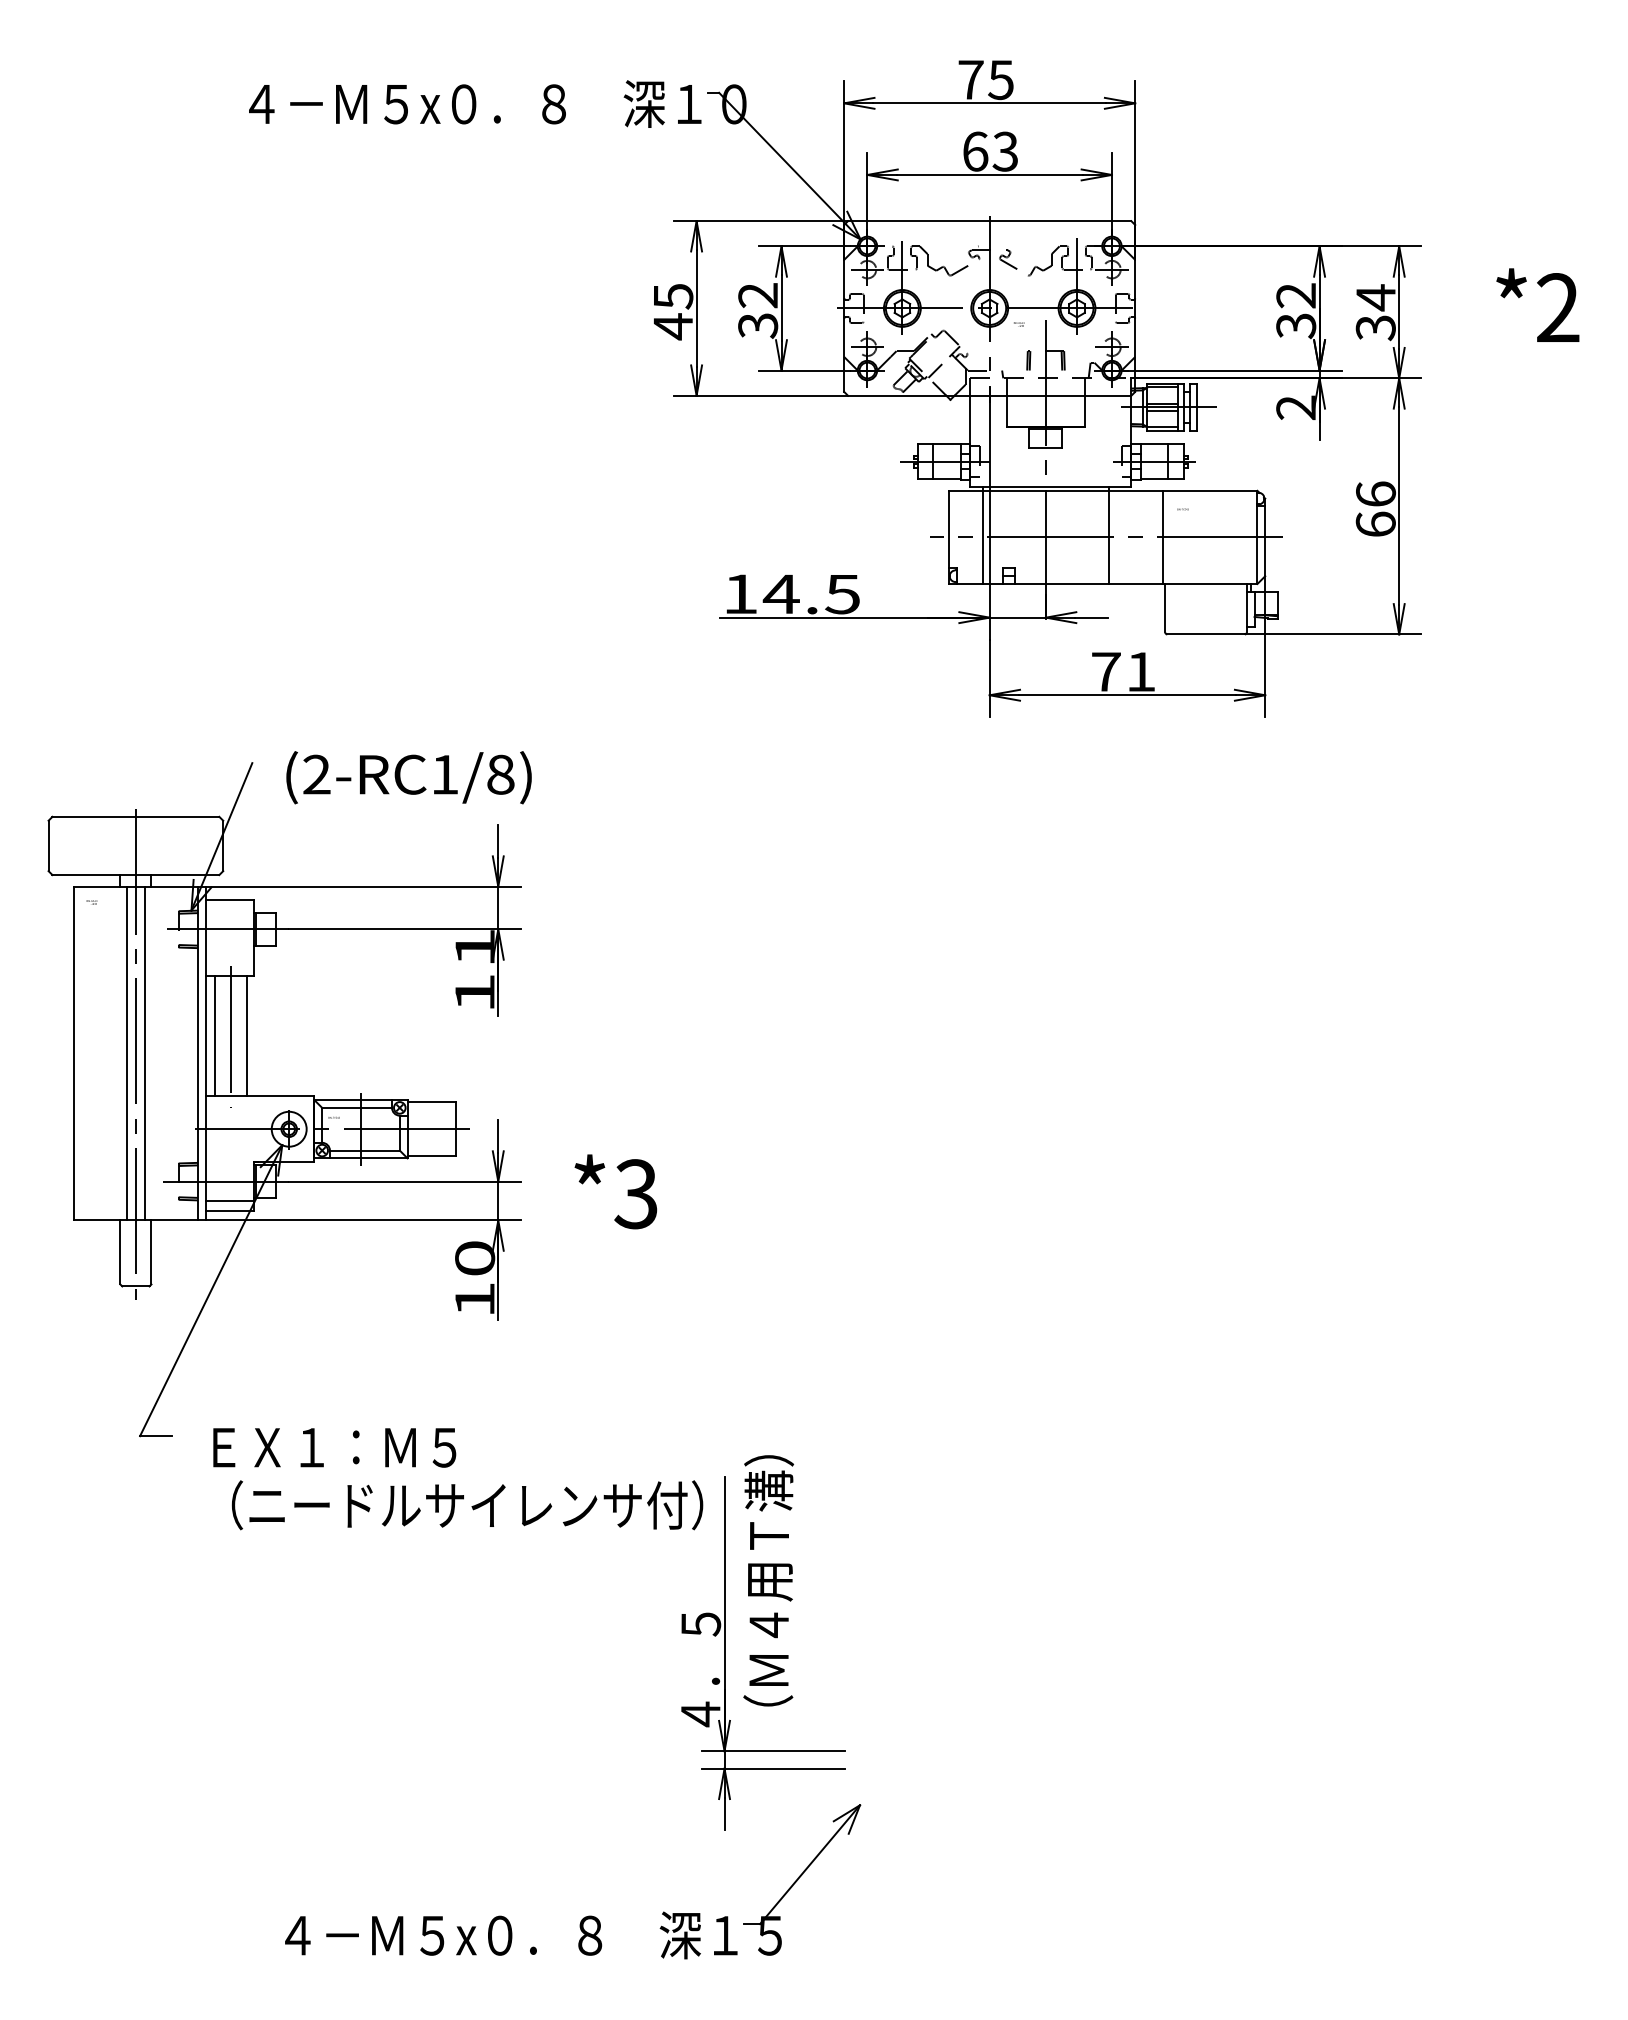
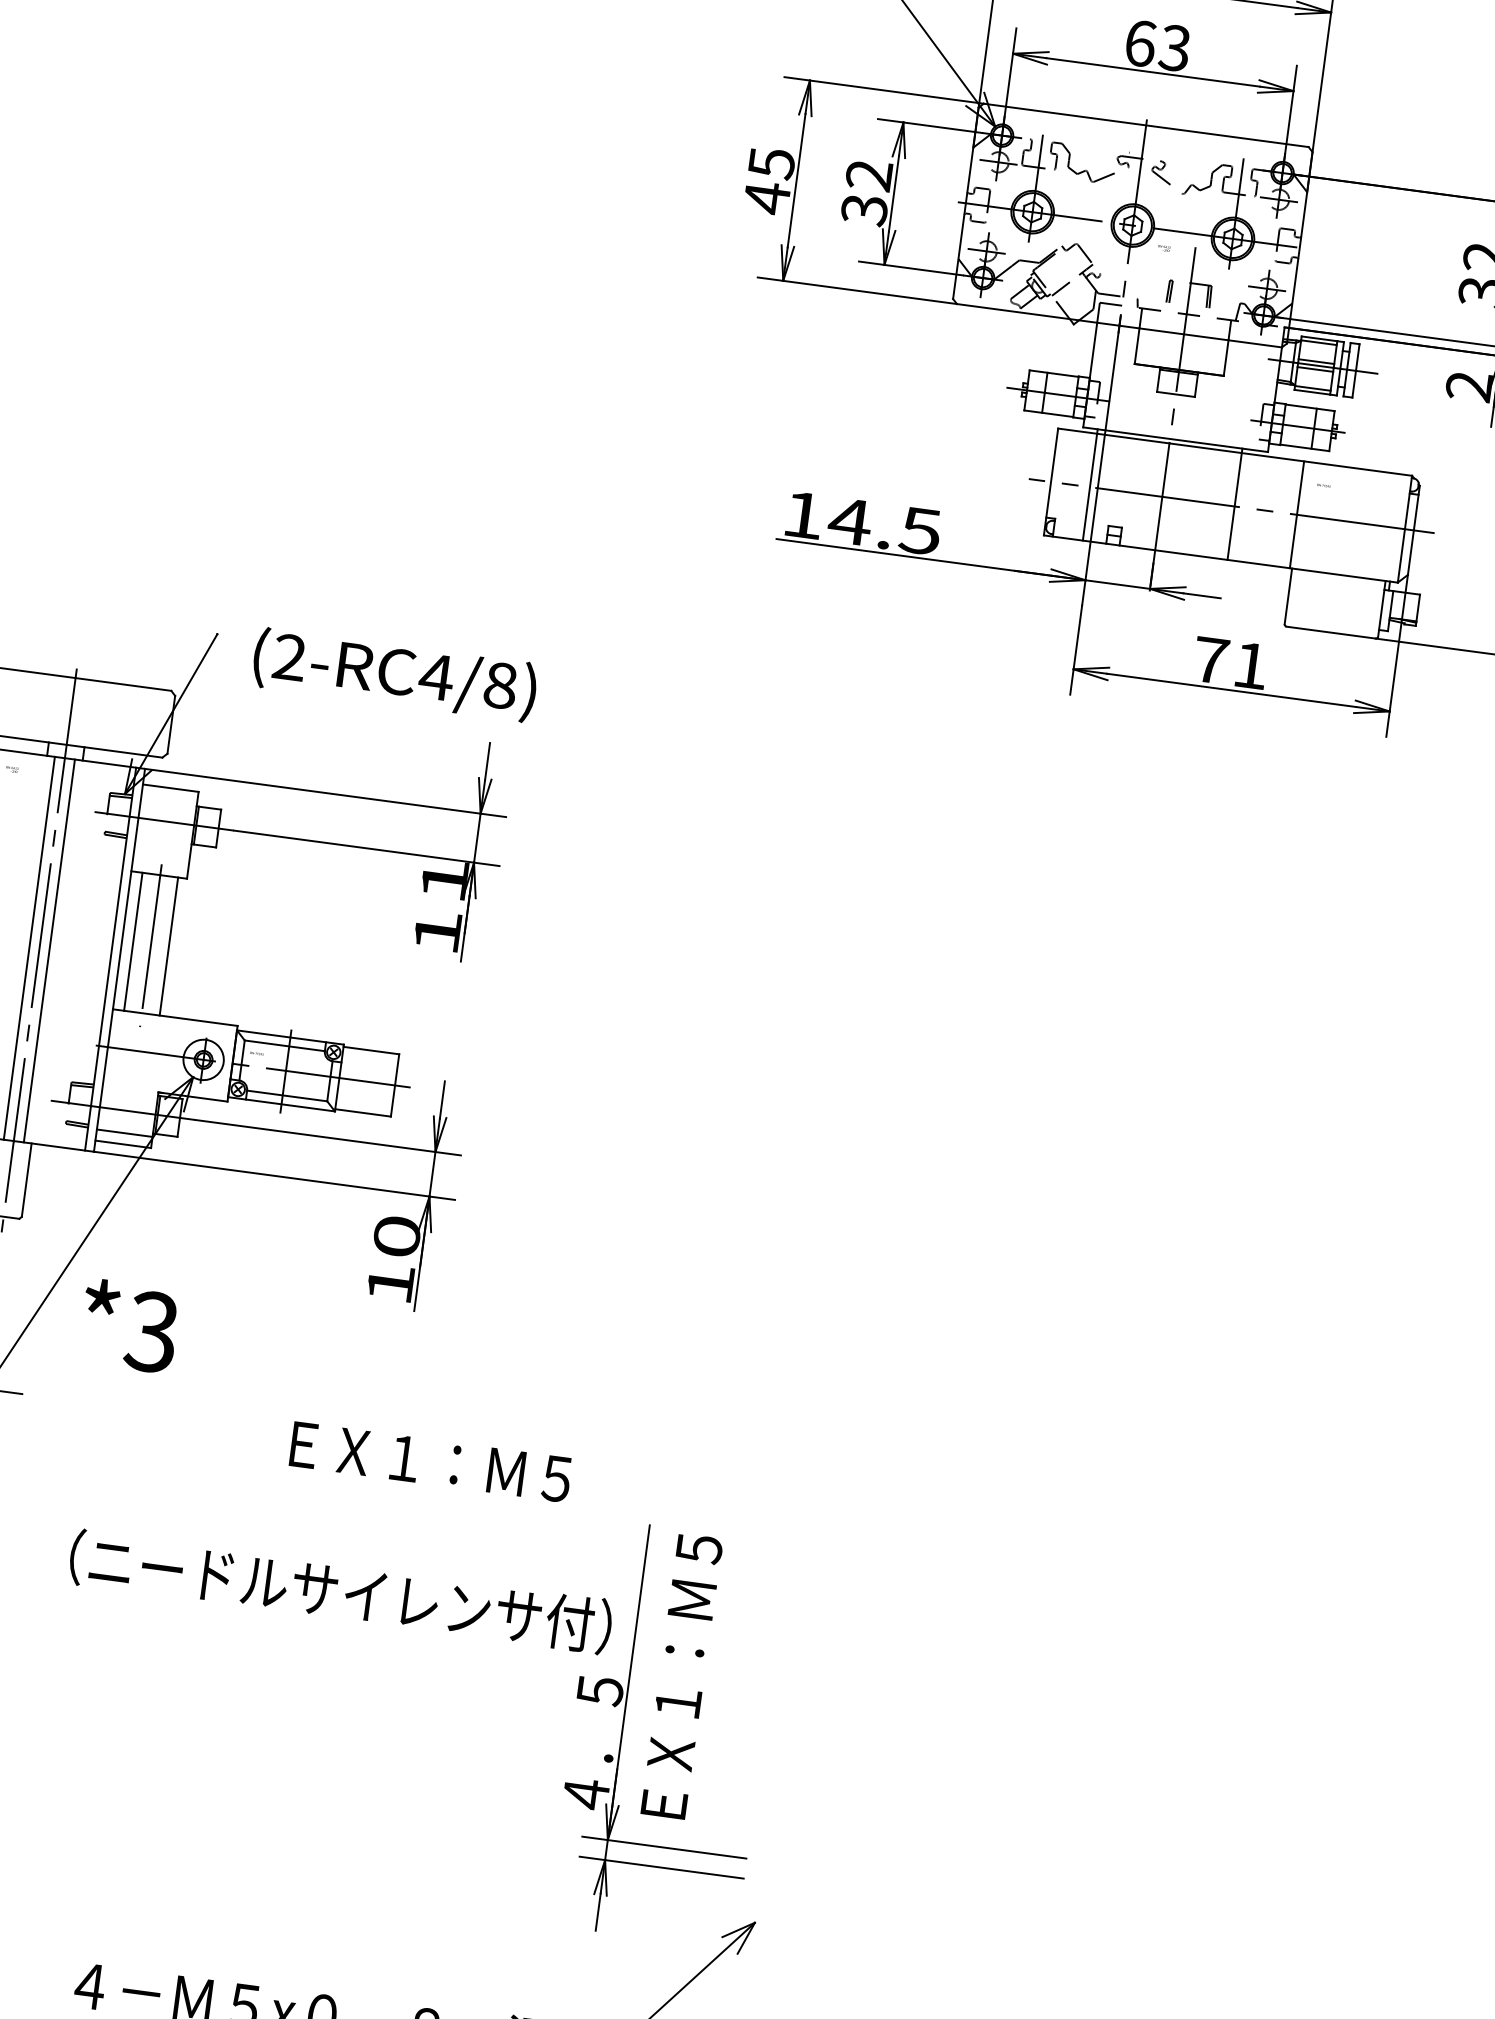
text: (444, 774) -> (436, 676), (2-RC1/8) -> (2-RC4/8)
text: (615, 1191) -> (128, 1325), moved
text: (334, 1447) -> (430, 1461), moved
text: (467, 1505) -> (340, 1592), moved
text: (768, 1590) -> (682, 1662), （Ｍ４用Ｔ溝） -> ＥＸ１：Ｍ５

